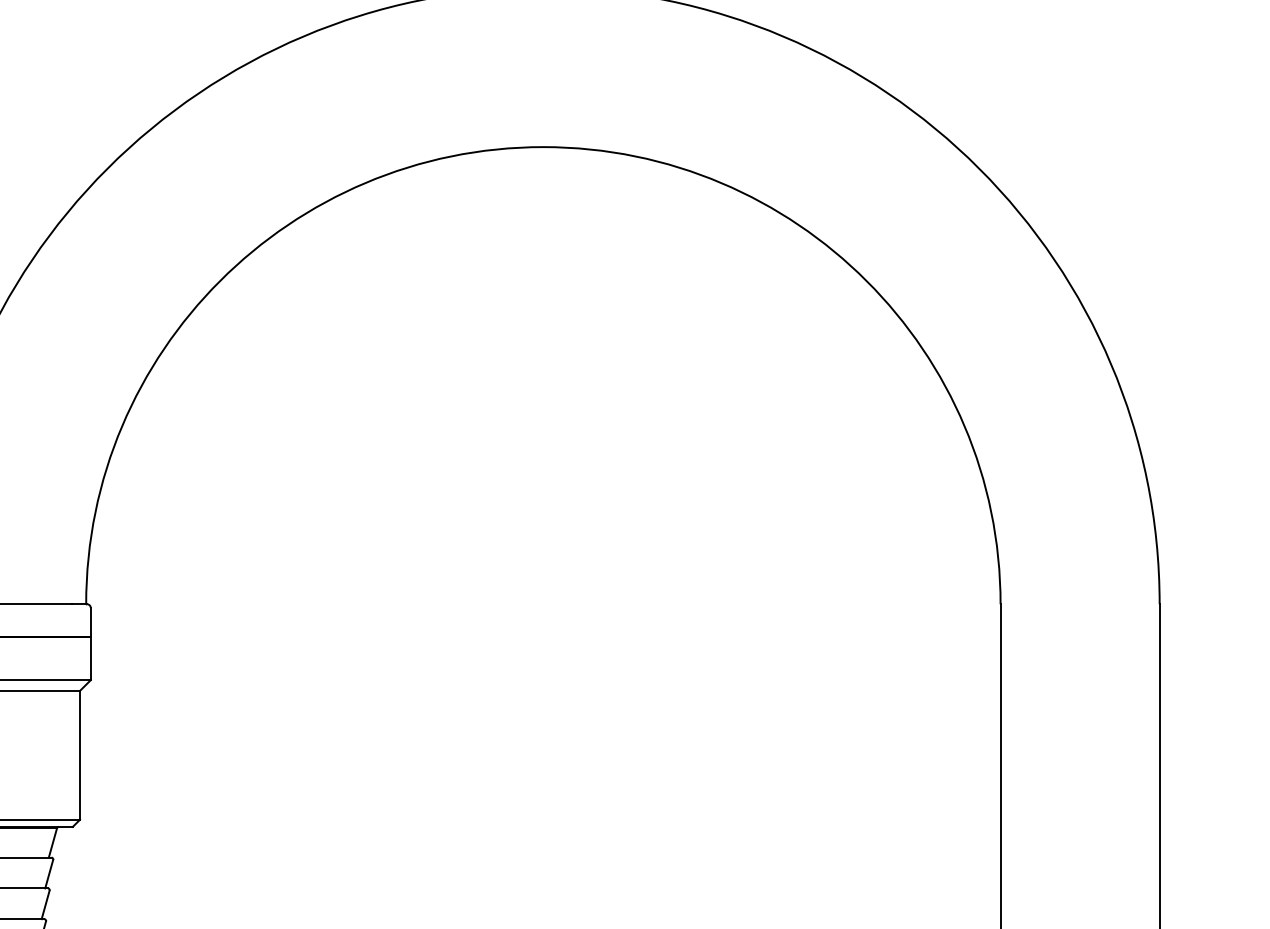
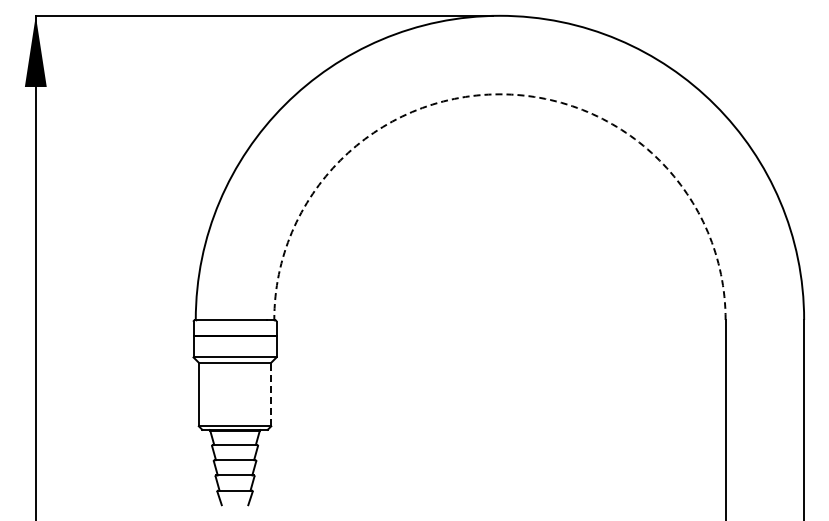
arc: (542, 147) -> (499, 94), solid -> dashed
line: (80, 755) -> (271, 394), solid -> dashed

